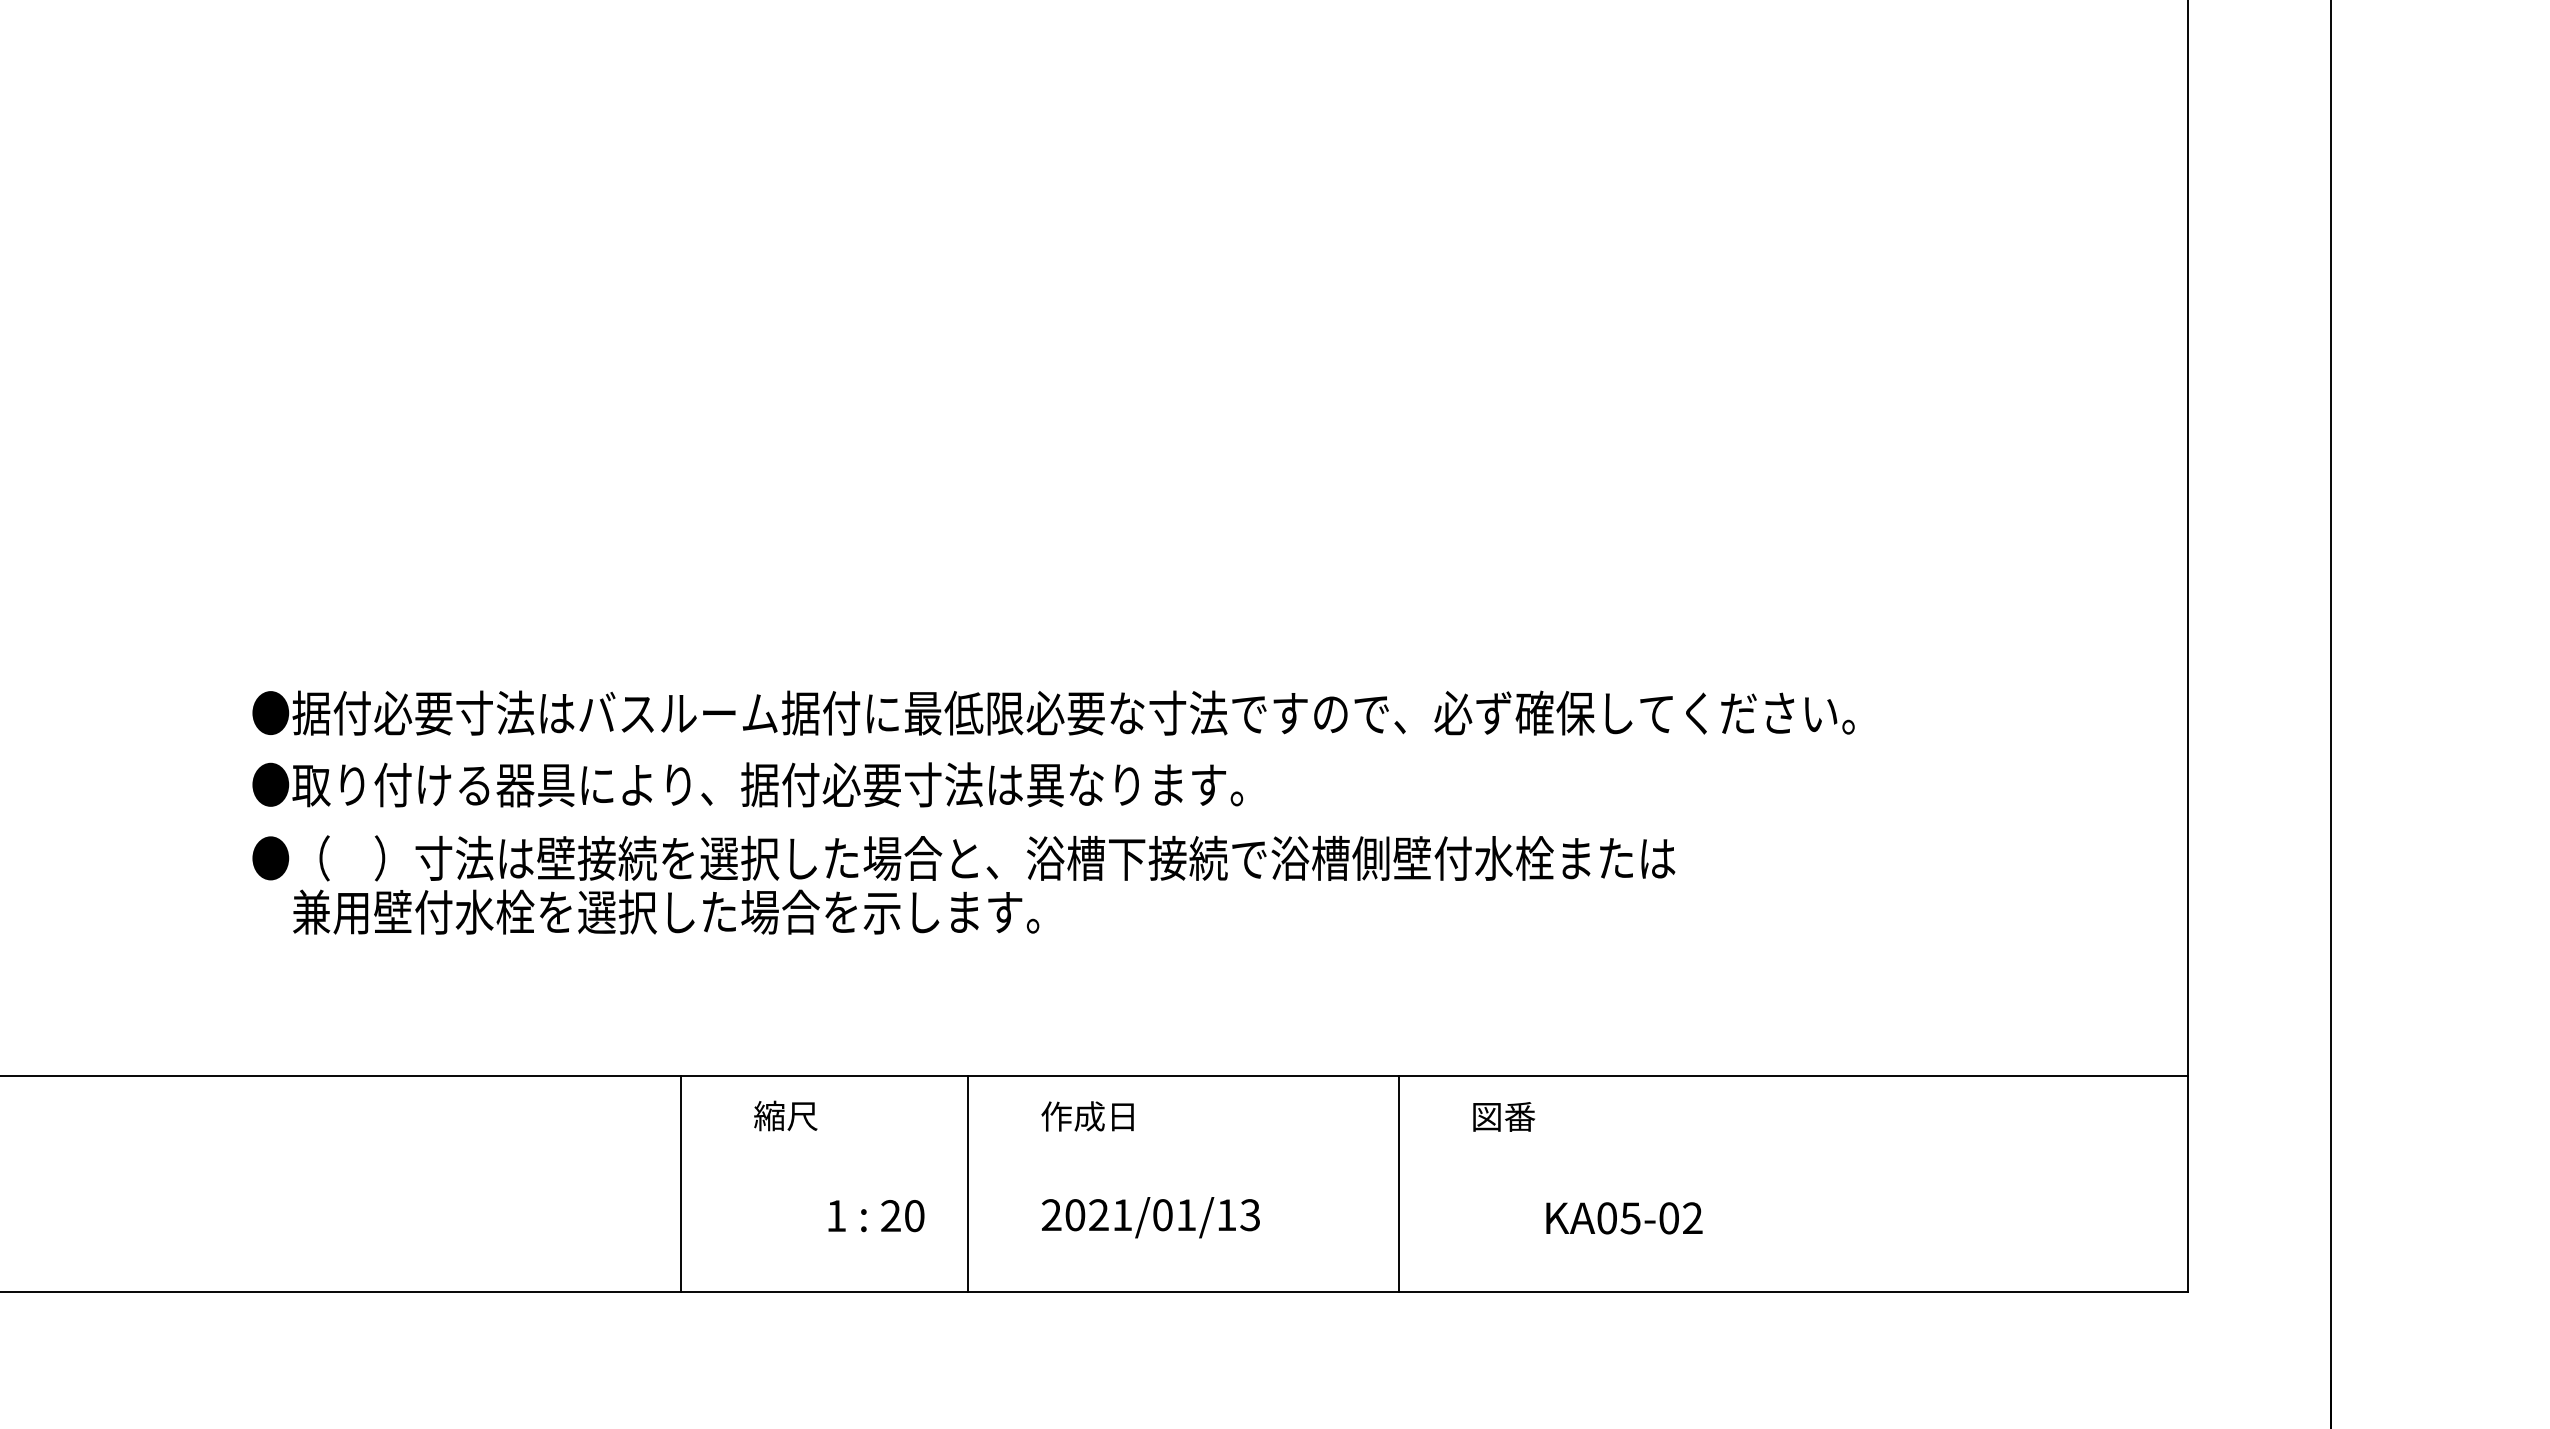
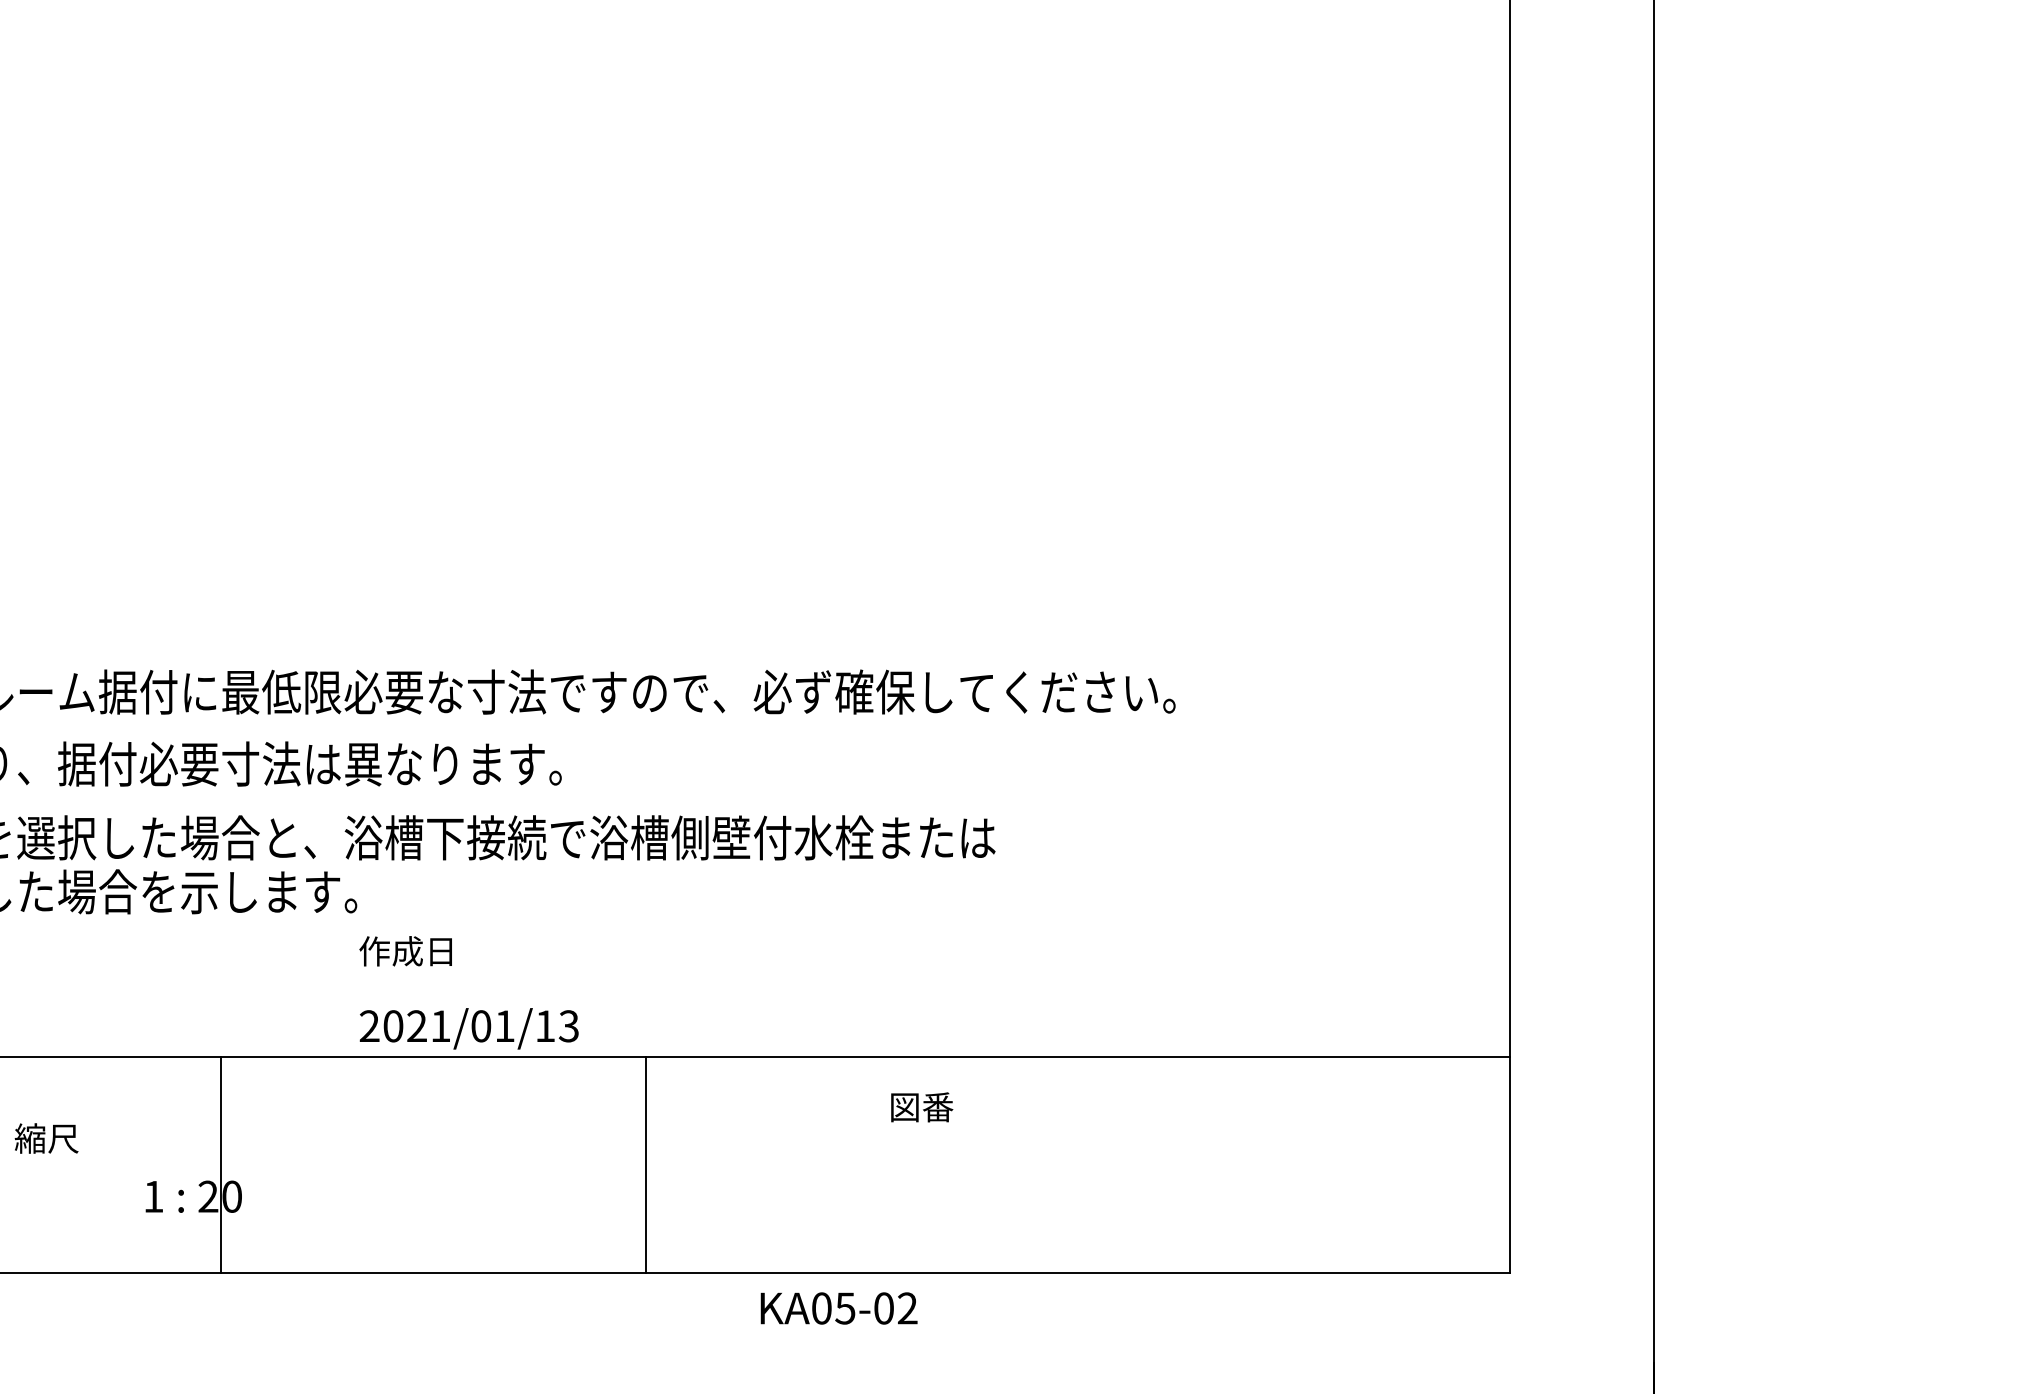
text: (785, 1115) -> (46, 1138), moved
text: (1087, 1116) -> (405, 951), moved
text: (1503, 1116) -> (921, 1106), moved
line: (968, 1183) -> (220, 1164), moved
line: (1398, 1183) -> (645, 1164), moved
text: (1150, 1217) -> (468, 1028), moved
text: (1624, 1218) -> (839, 1308), moved

